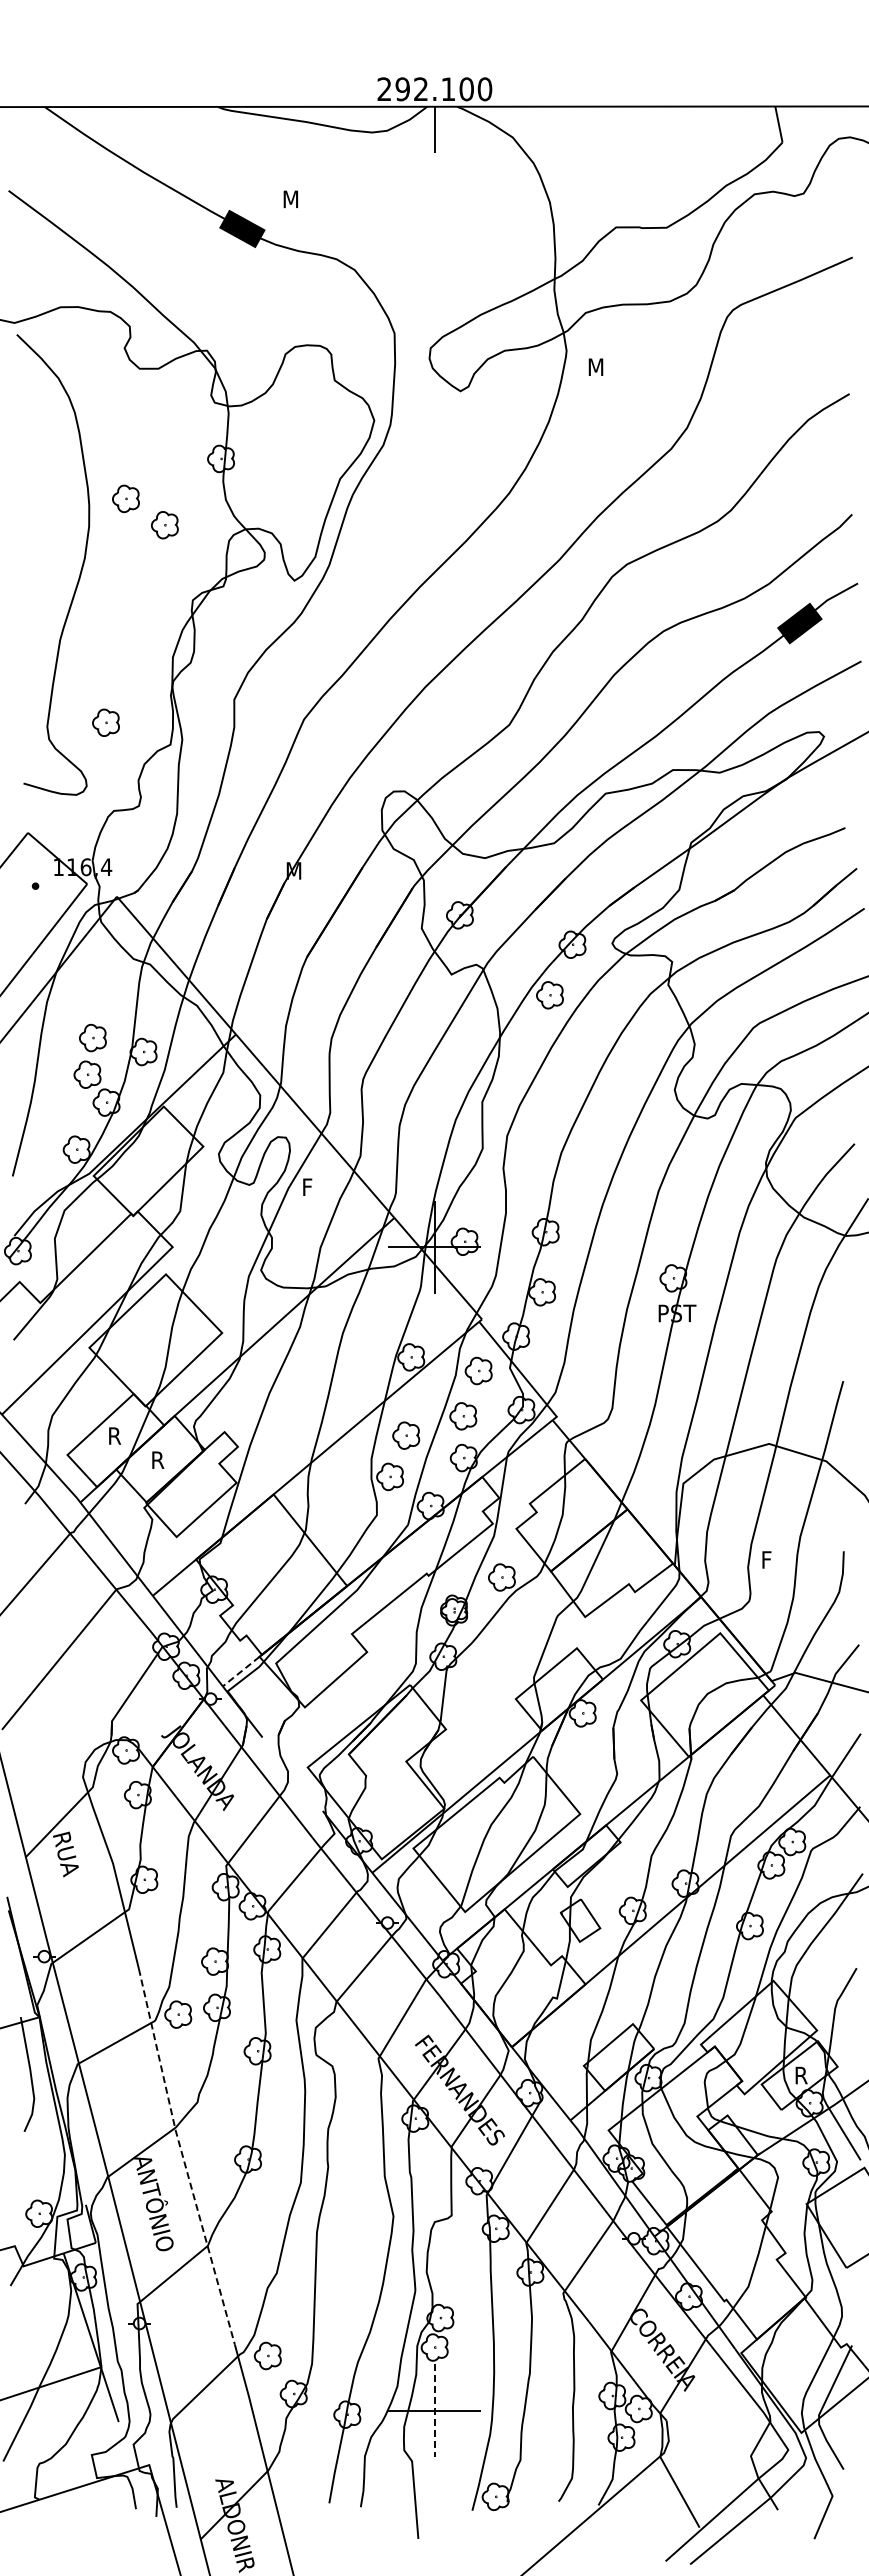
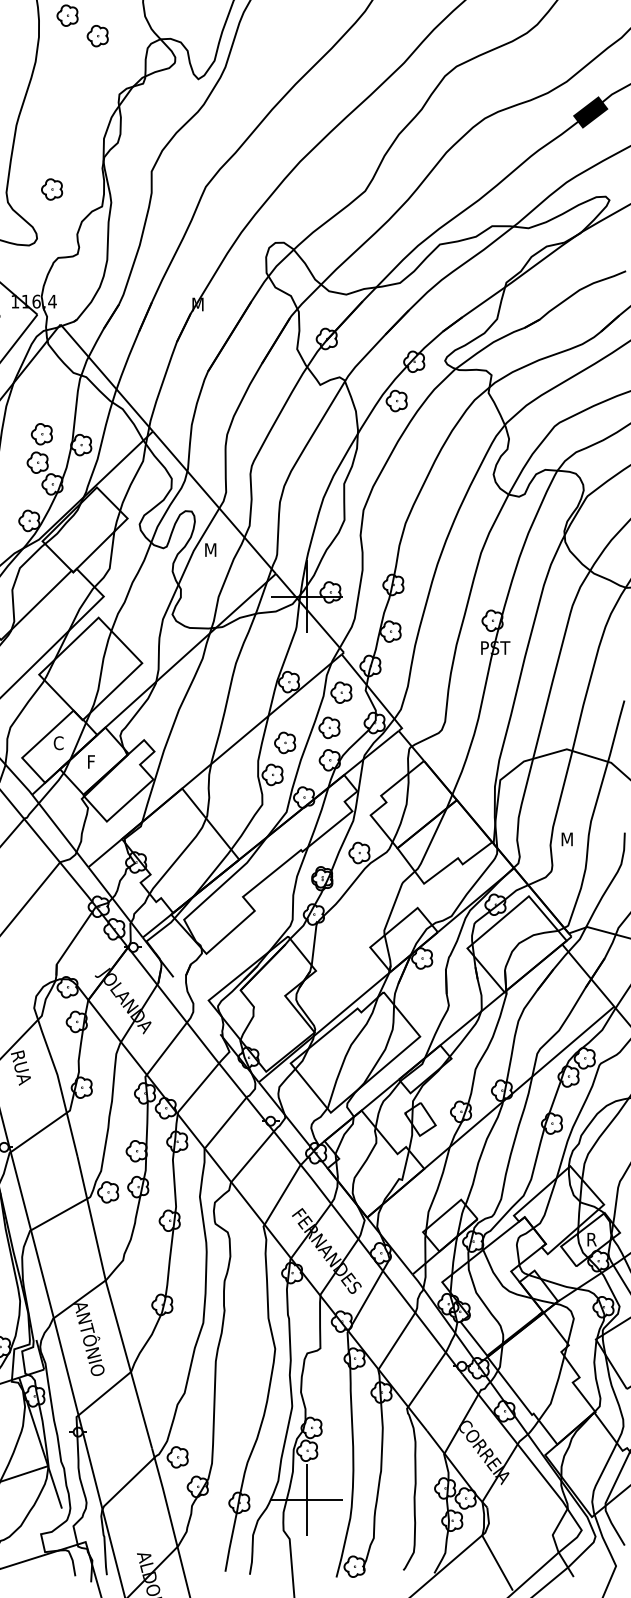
text: (311, 1186) -> (211, 549), F -> M
text: (114, 1435) -> (58, 742), R -> C
text: (159, 1459) -> (93, 761), R -> F
text: (770, 1559) -> (567, 839), F -> M
line: (241, 1671) -> (157, 925), dashed -> solid
line: (182, 2156) -> (111, 1302), dashed -> solid
line: (434, 2410) -> (307, 1499), dashed -> solid

